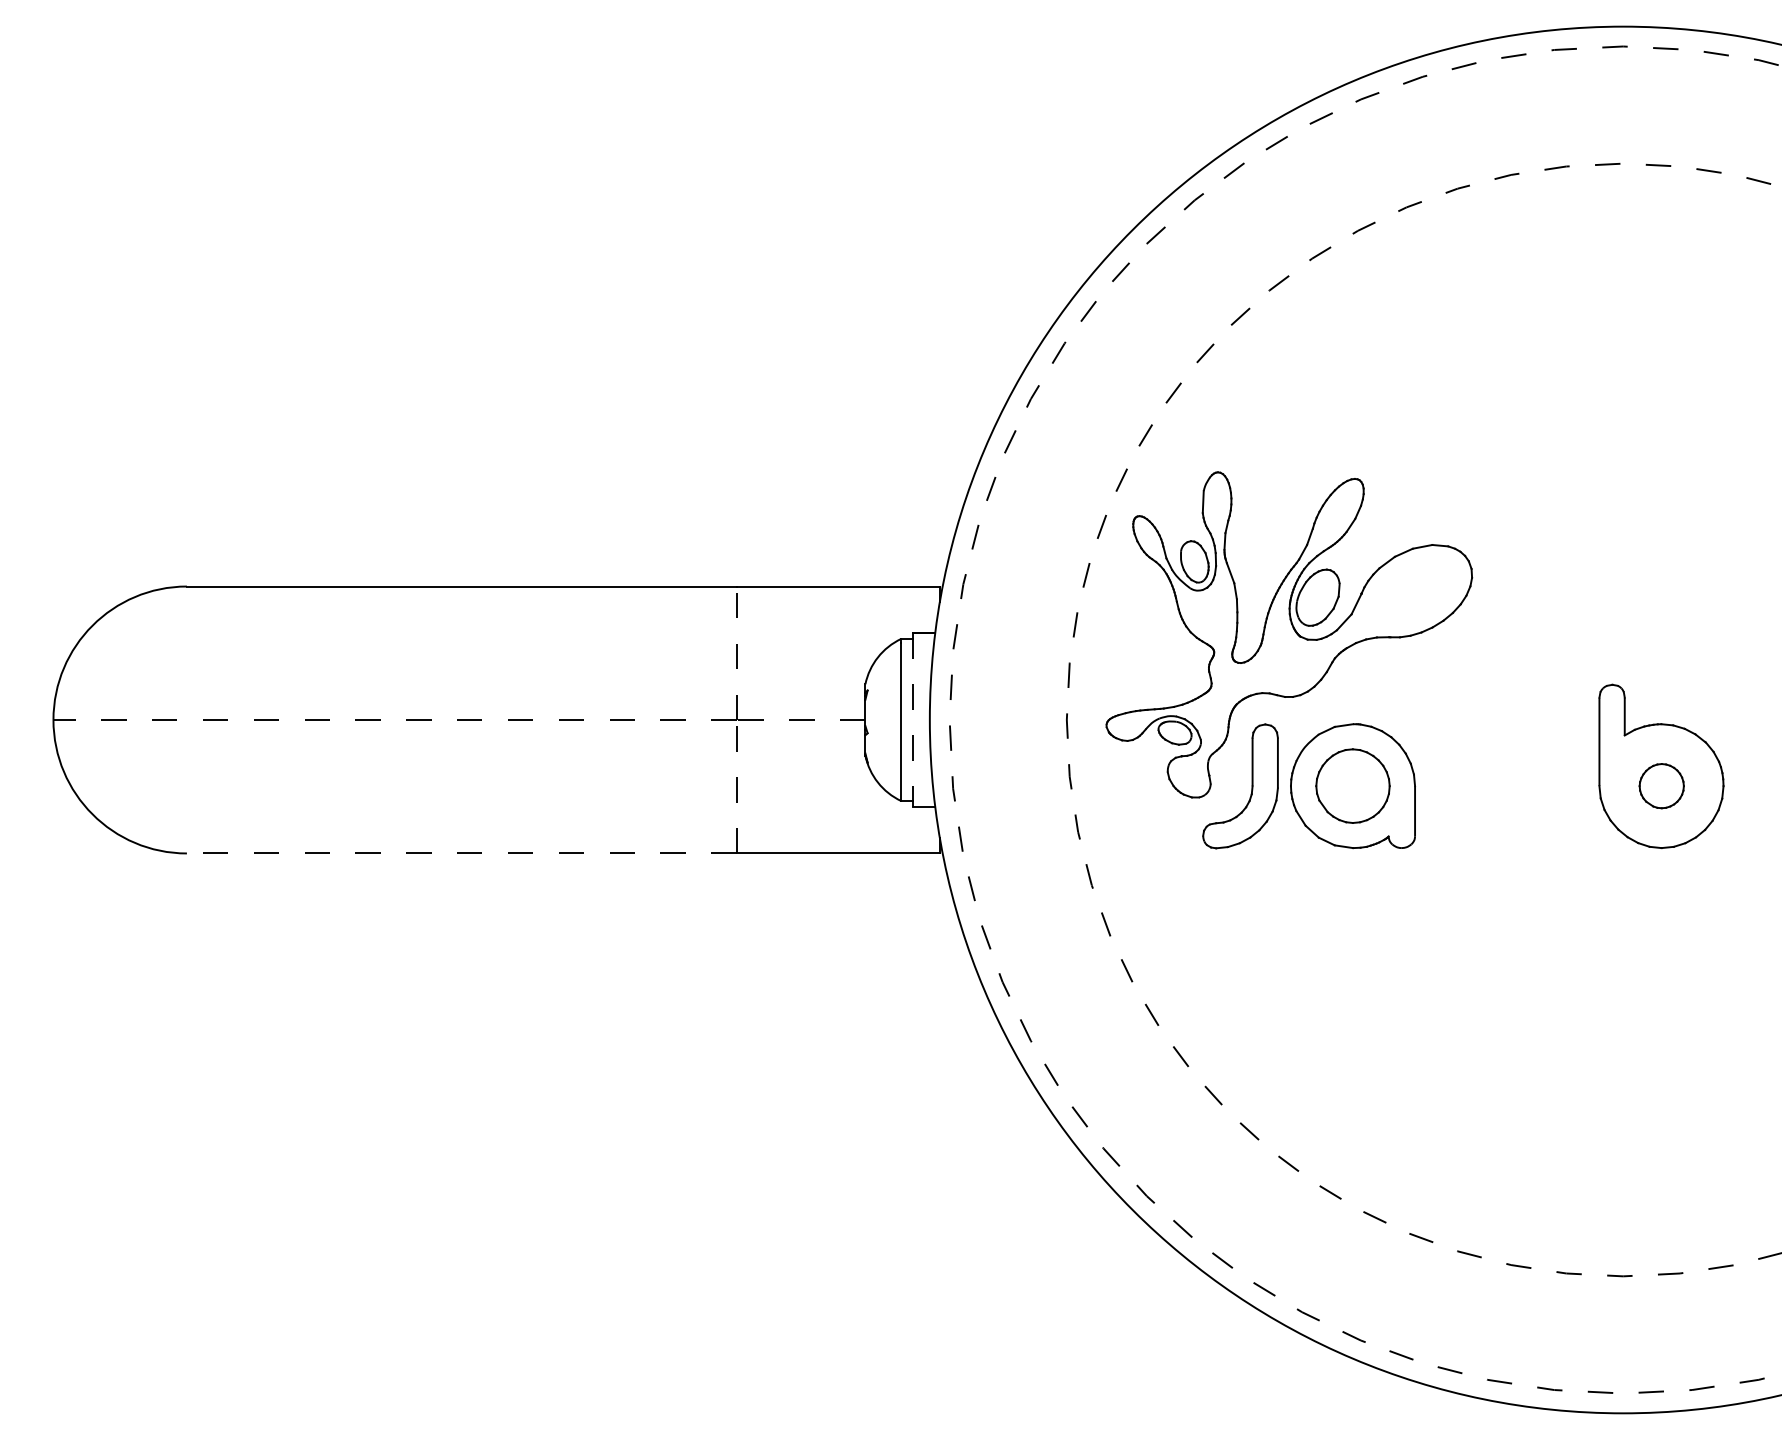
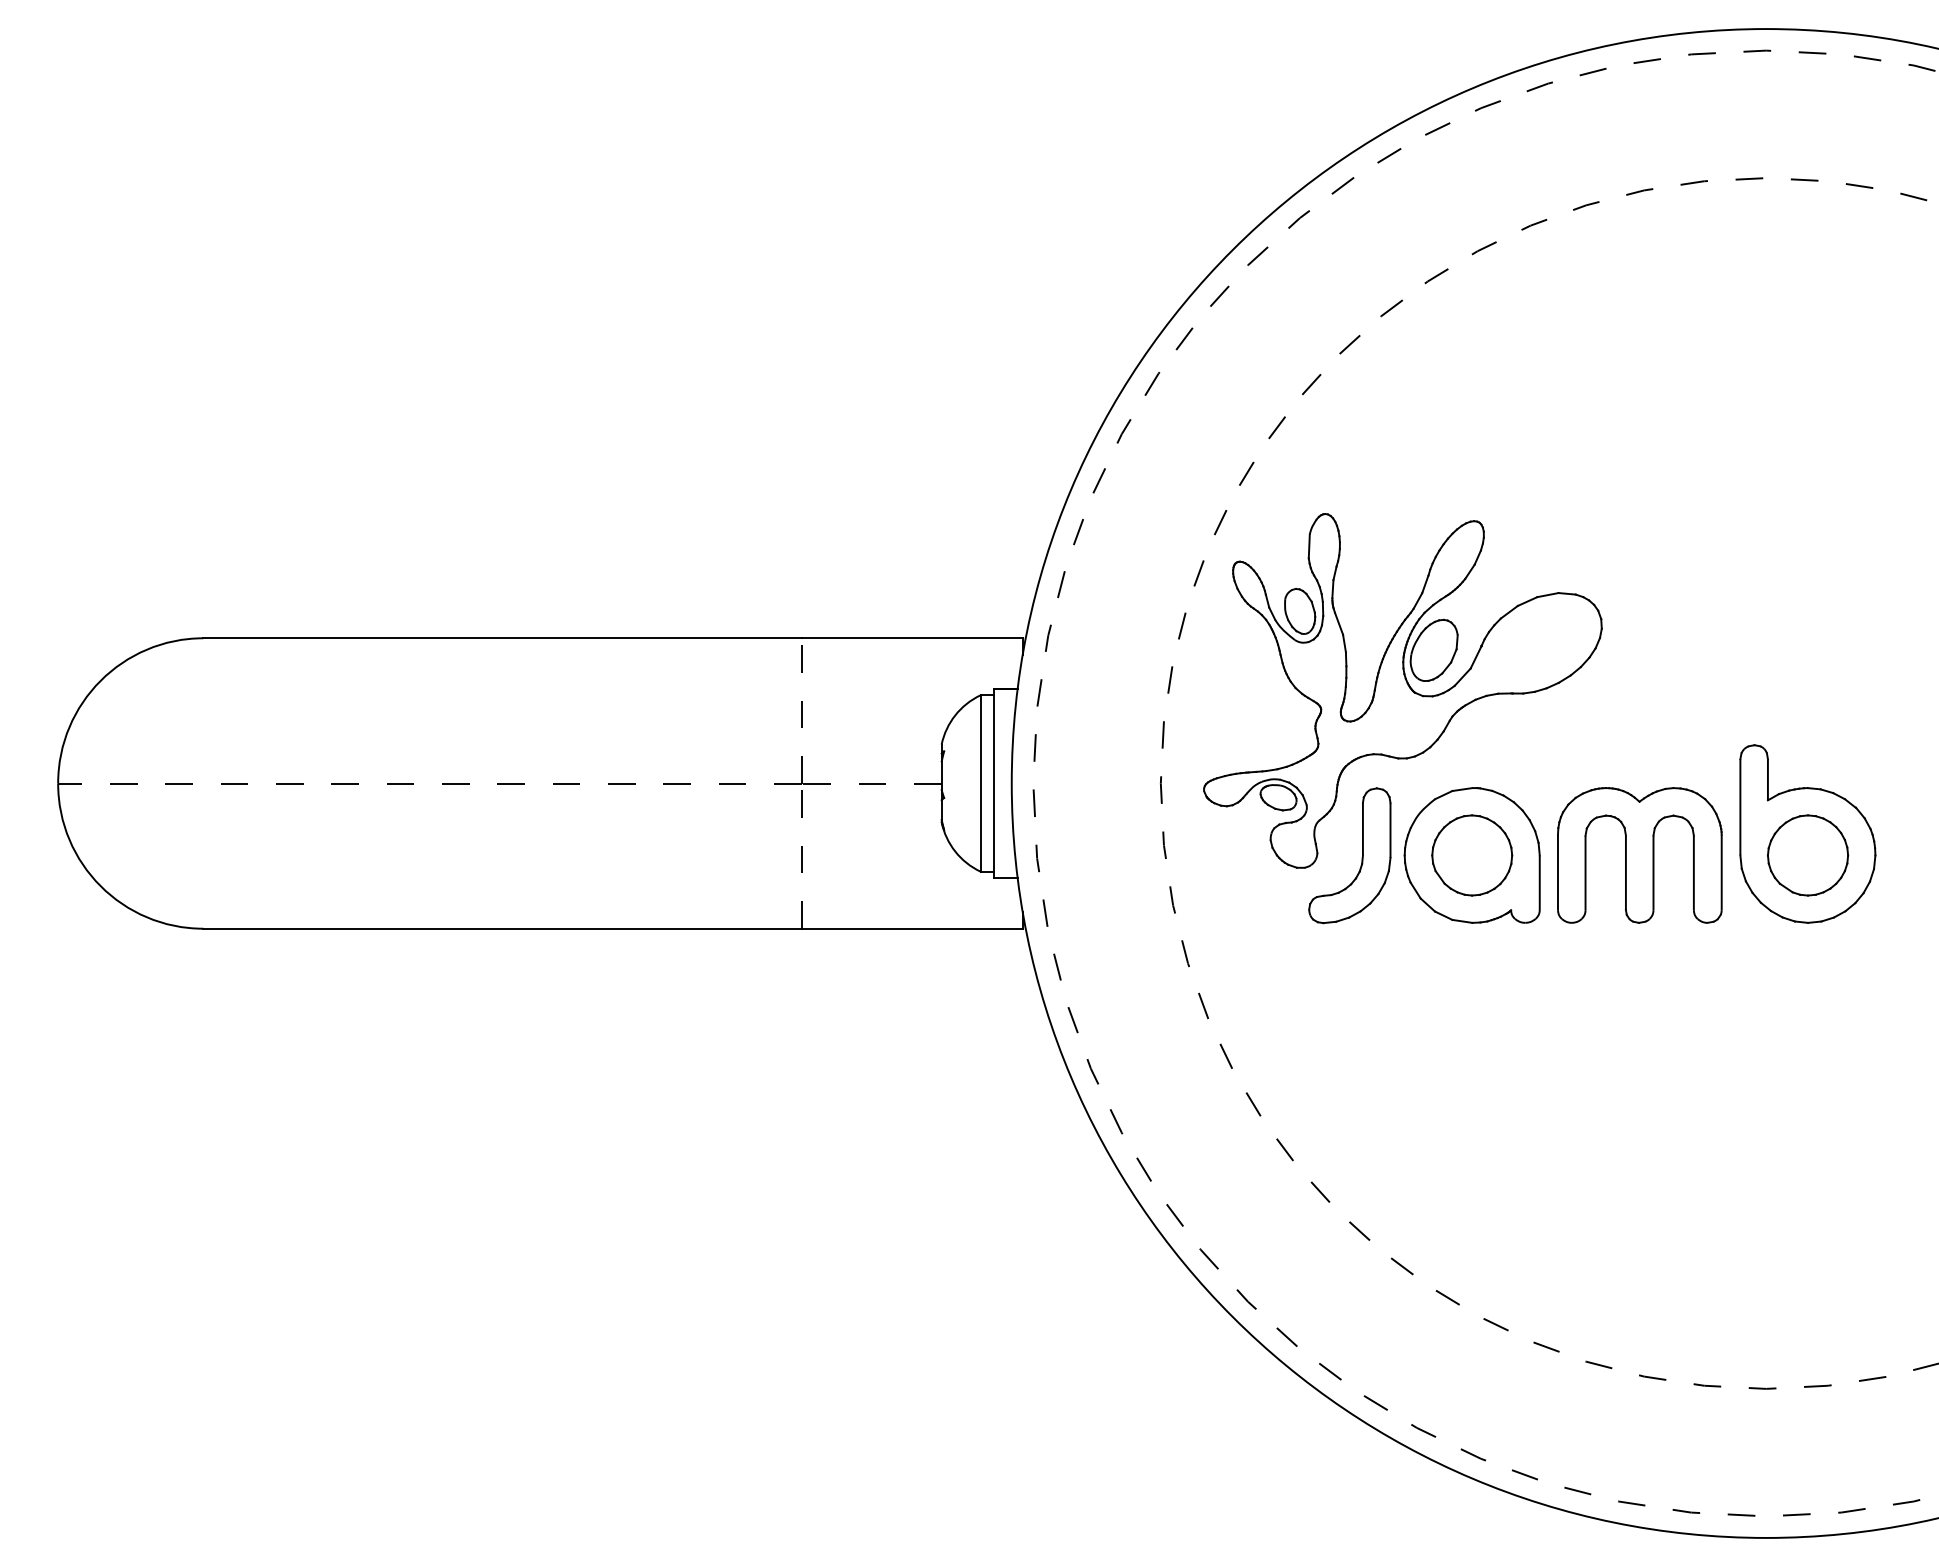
line: (913, 720) -> (993, 784), dashed -> solid
part: (1506, 786) -> (1639, 855), added
part: (1662, 786) -> (1808, 855), size x1.67
line: (460, 853) -> (501, 928), dashed -> solid

